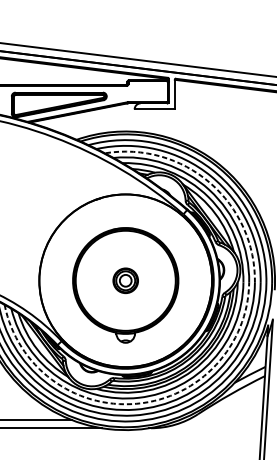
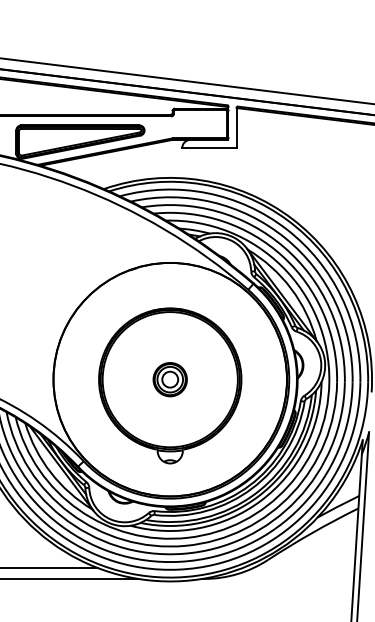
arc: (210, 183) -> (284, 247), dashed -> solid
arc: (137, 403) -> (185, 545), dashed -> solid

